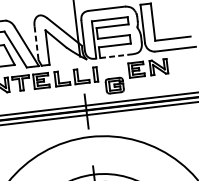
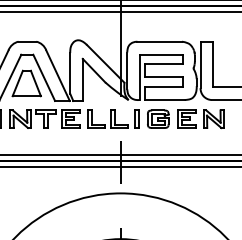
line: (36, 43) -> (70, 73), dashed -> solid
line: (116, 56) -> (164, 100), dashed -> solid
part: (114, 85) -> (158, 118), moved

